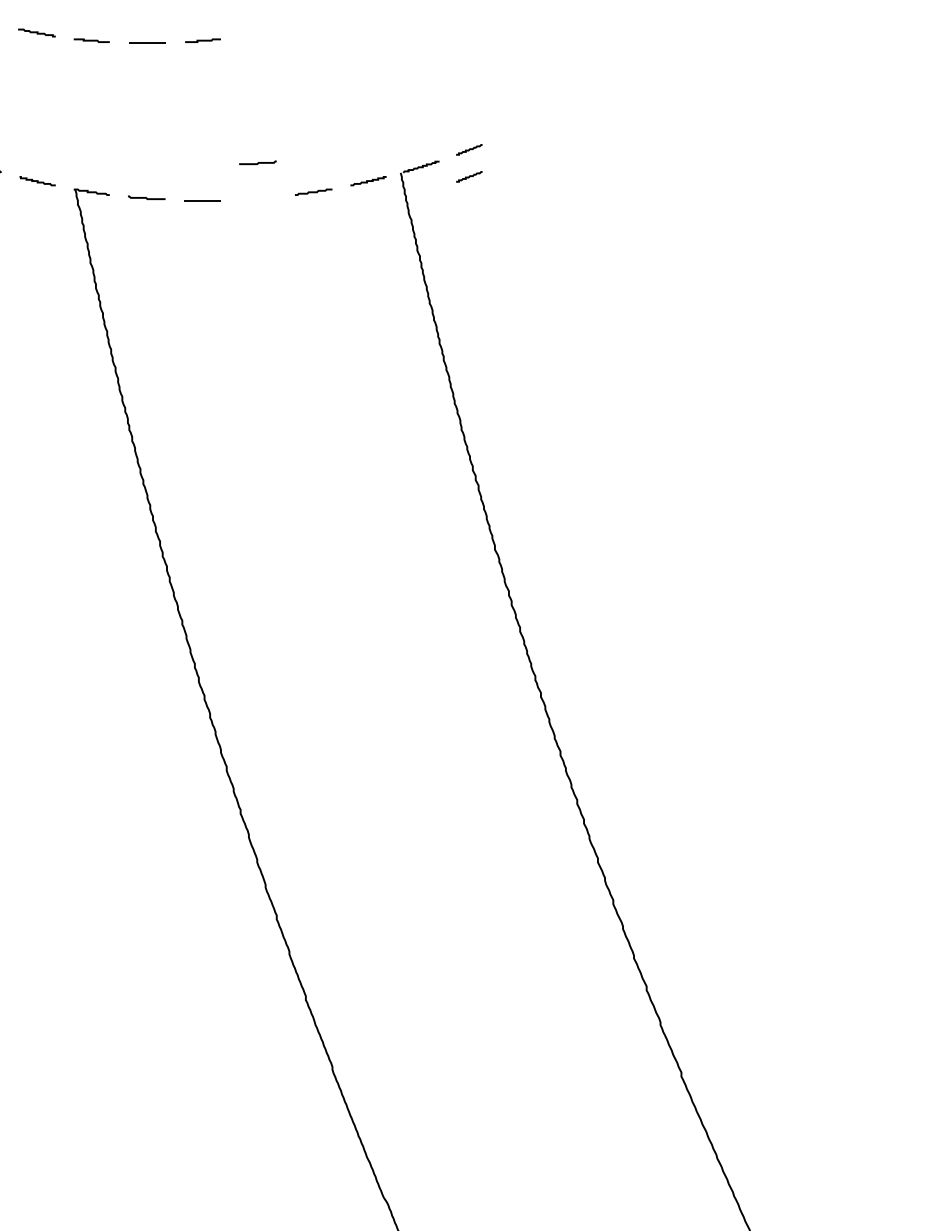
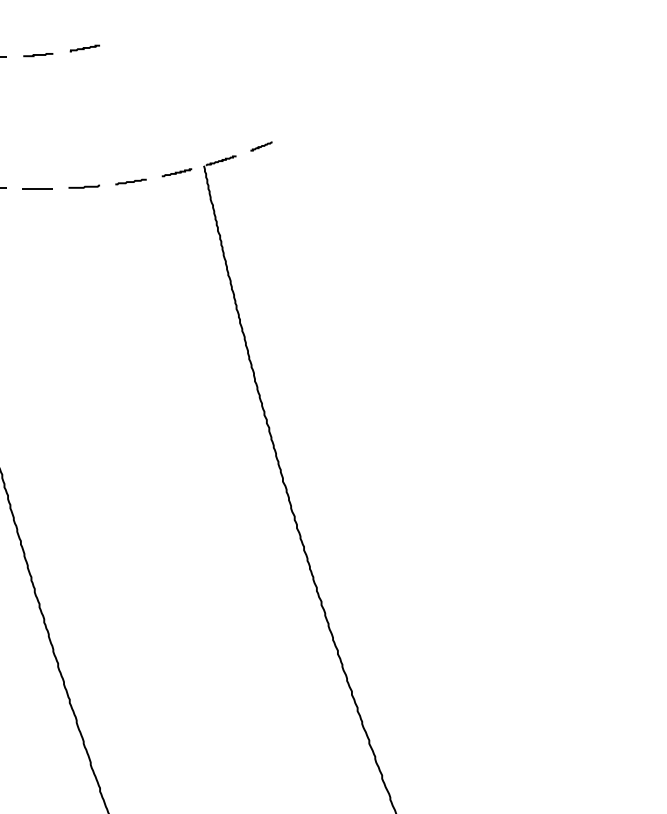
line: (258, 32) -> (84, 48), added
curve: (257, 162) -> (83, 186), moved
line: (469, 176) -> (261, 168), removed

